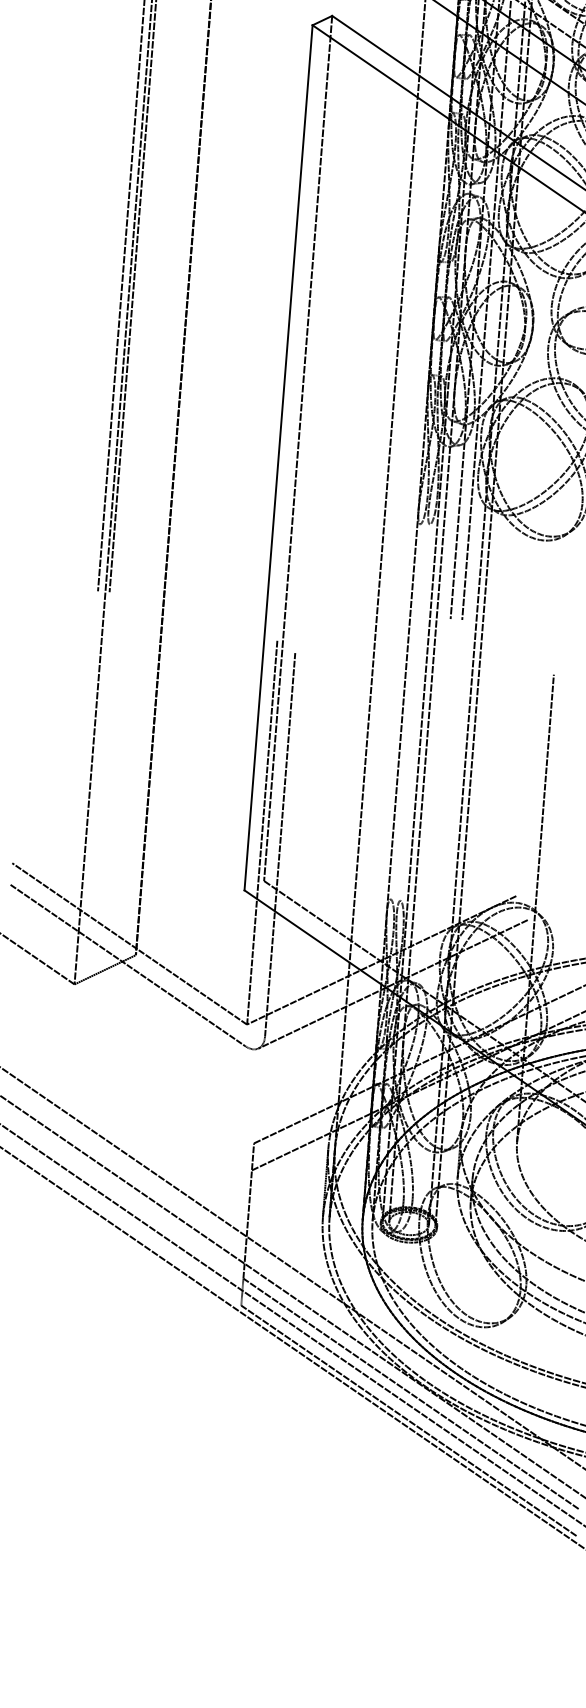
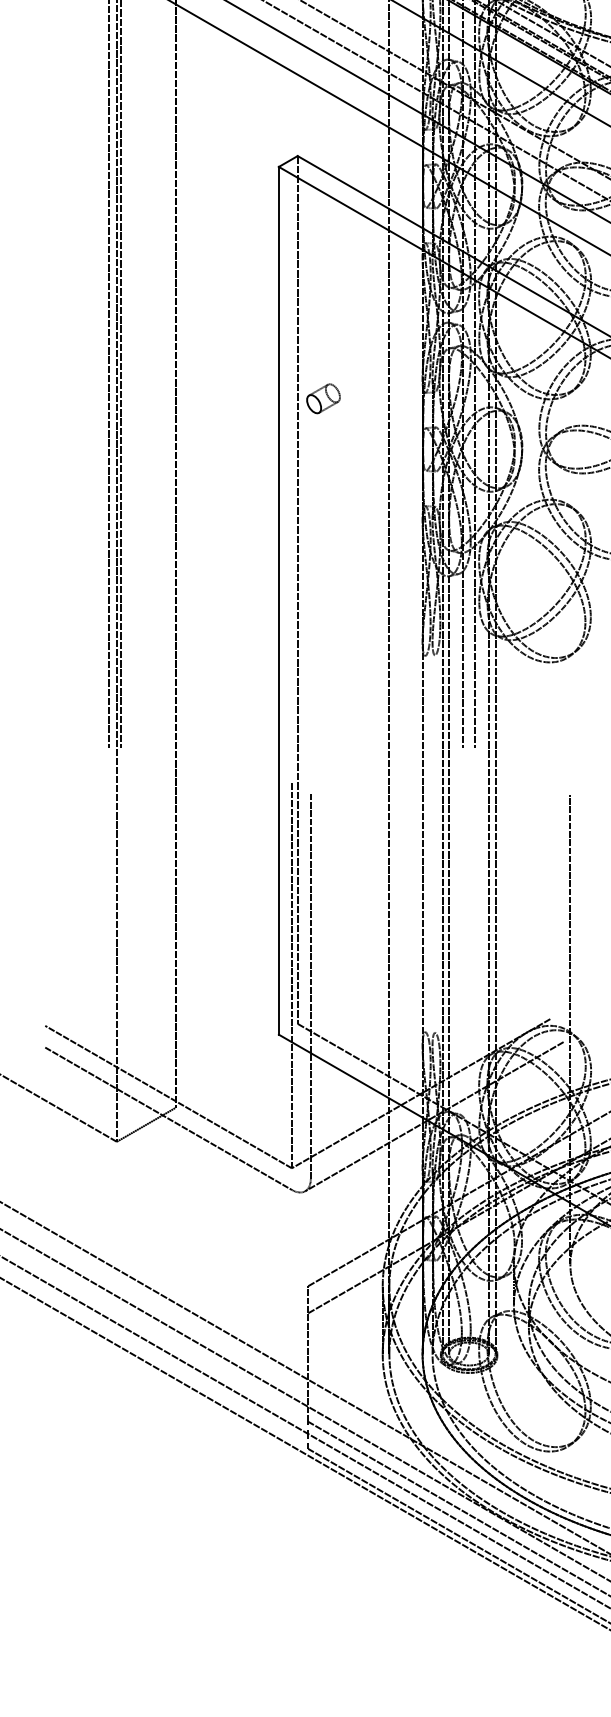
part: (338, 259) -> (323, 398), added

